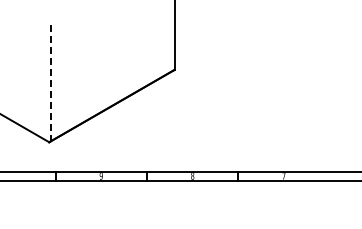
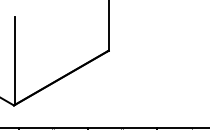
line: (50, 83) -> (14, 60), dashed -> solid

